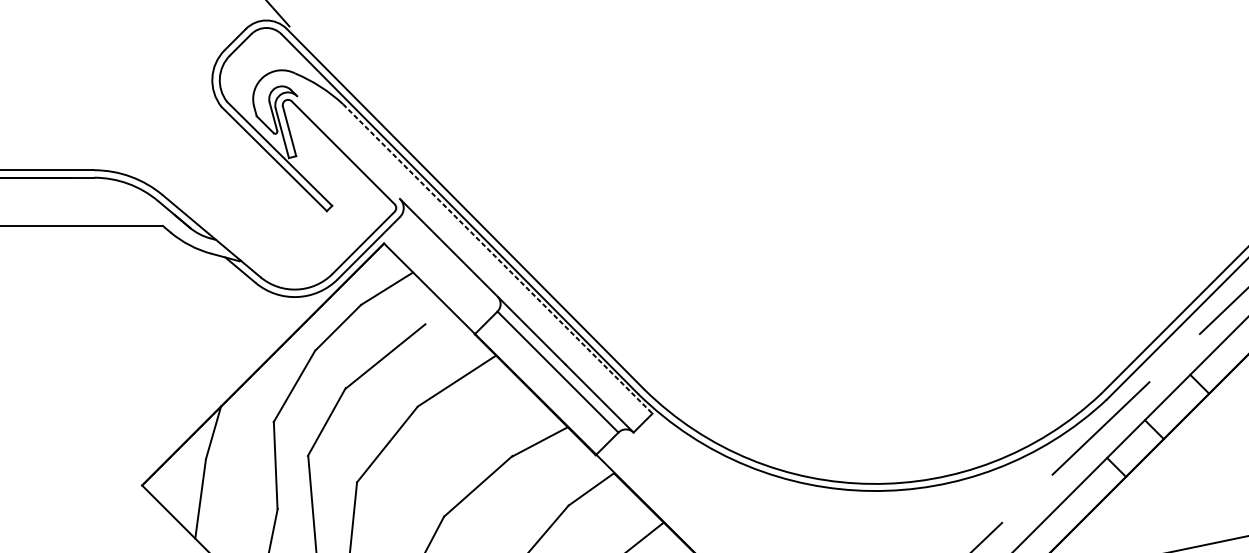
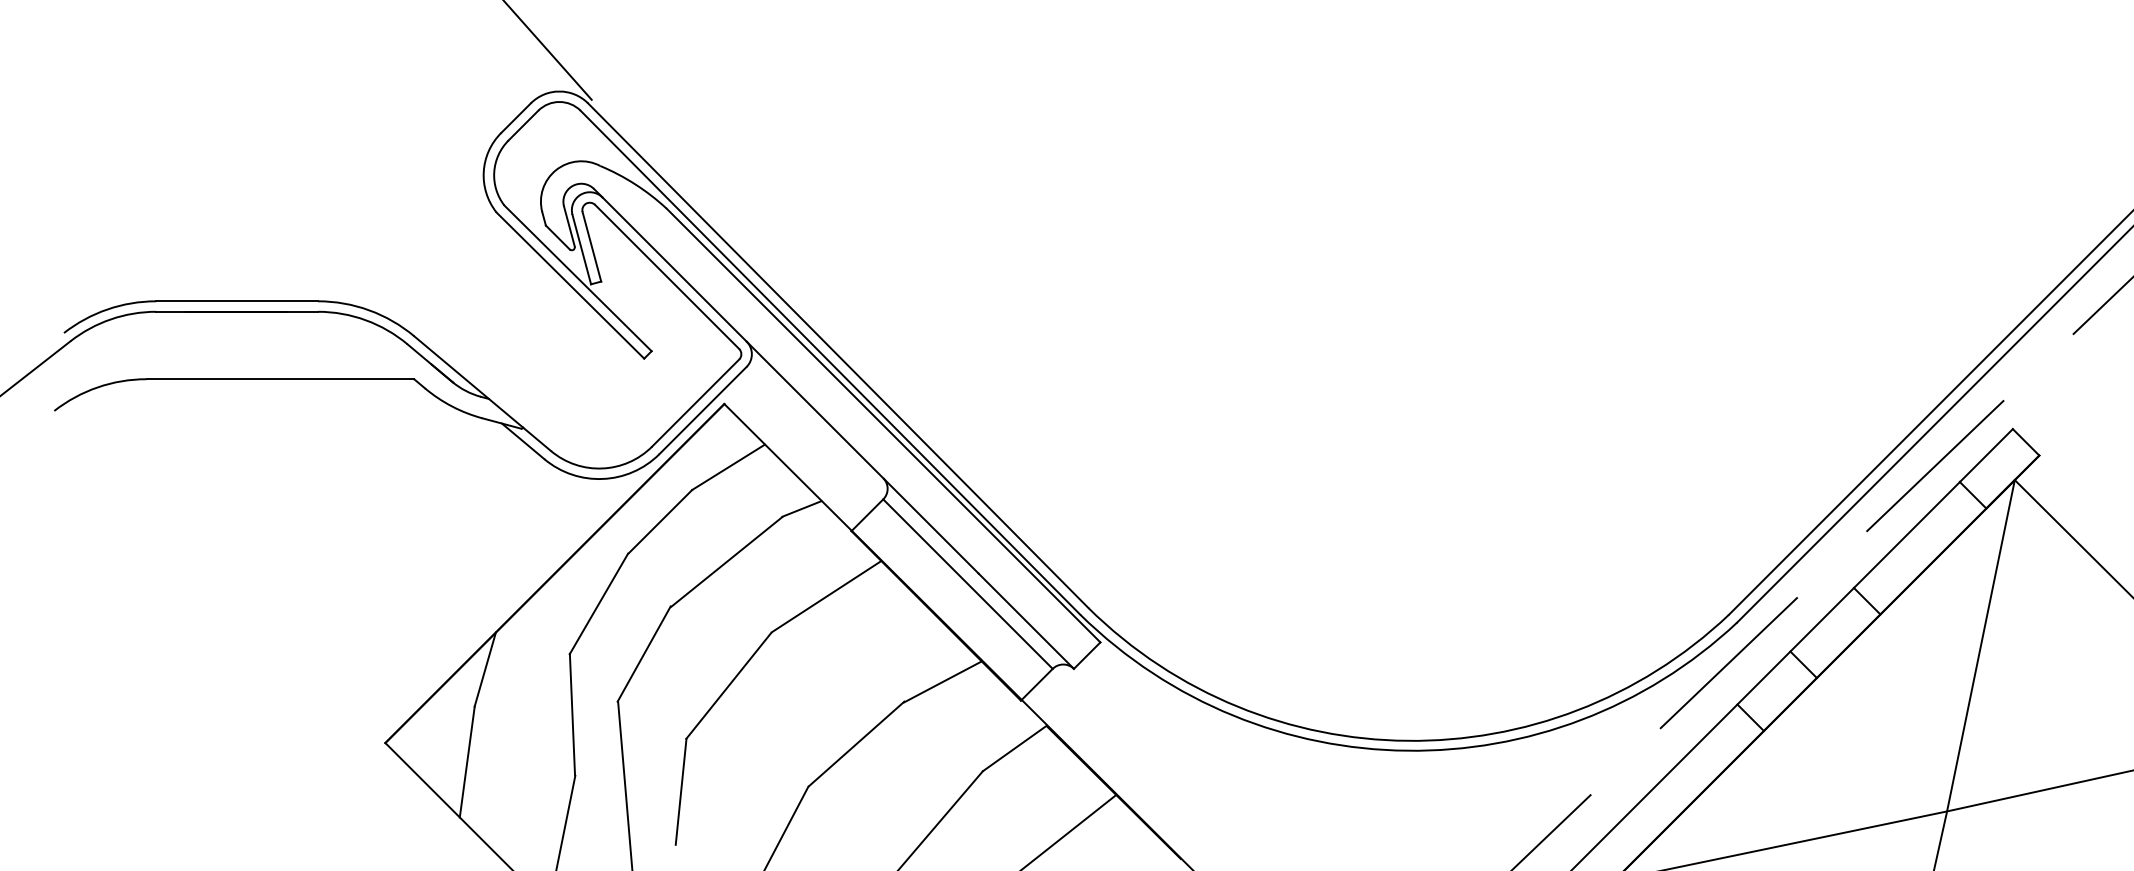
line: (348, 147) -> (674, 269), added
line: (497, 258) -> (883, 425), dashed -> solid
line: (439, 318) -> (801, 508), added

